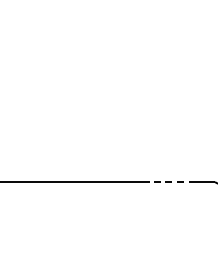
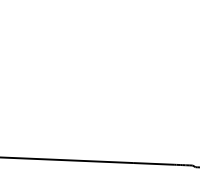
line: (172, 182) -> (153, 164), dashed -> solid

